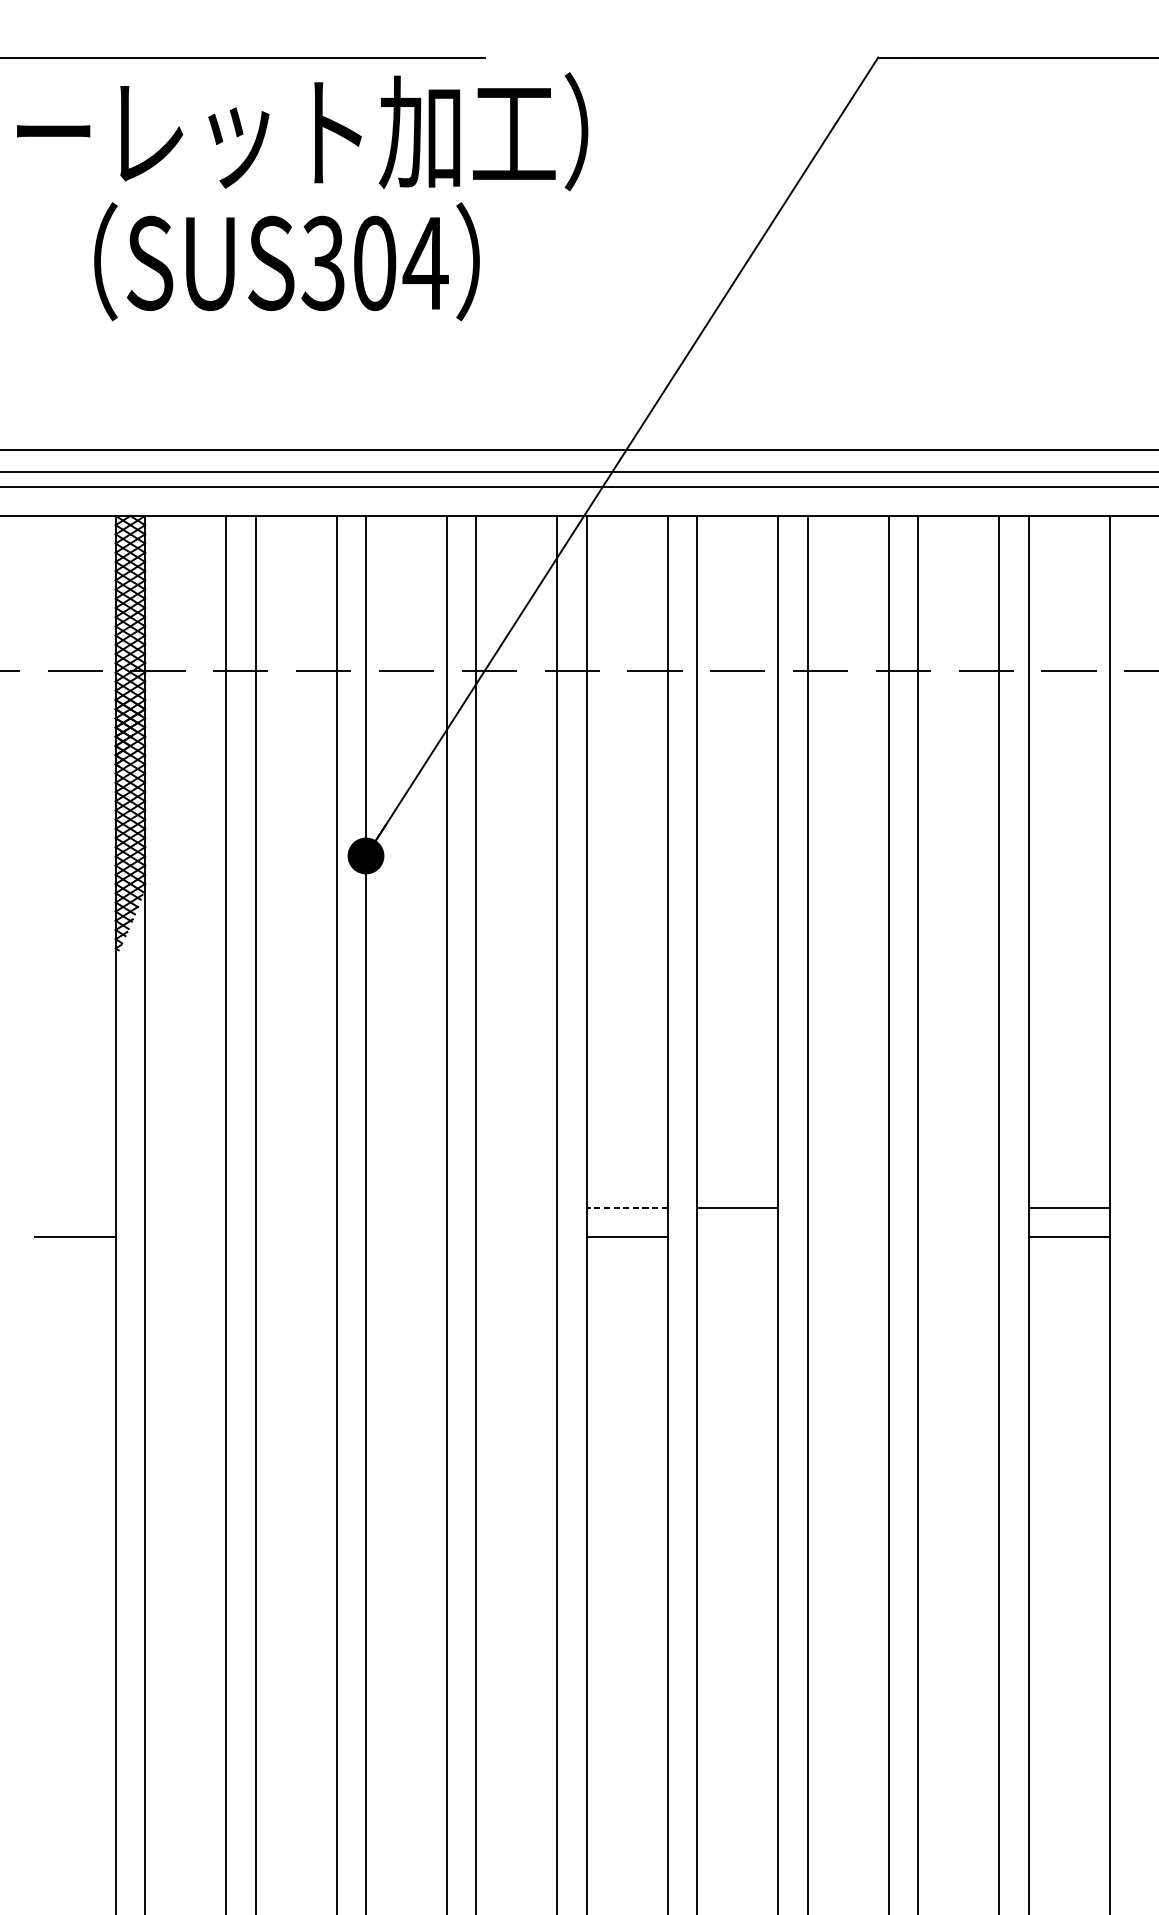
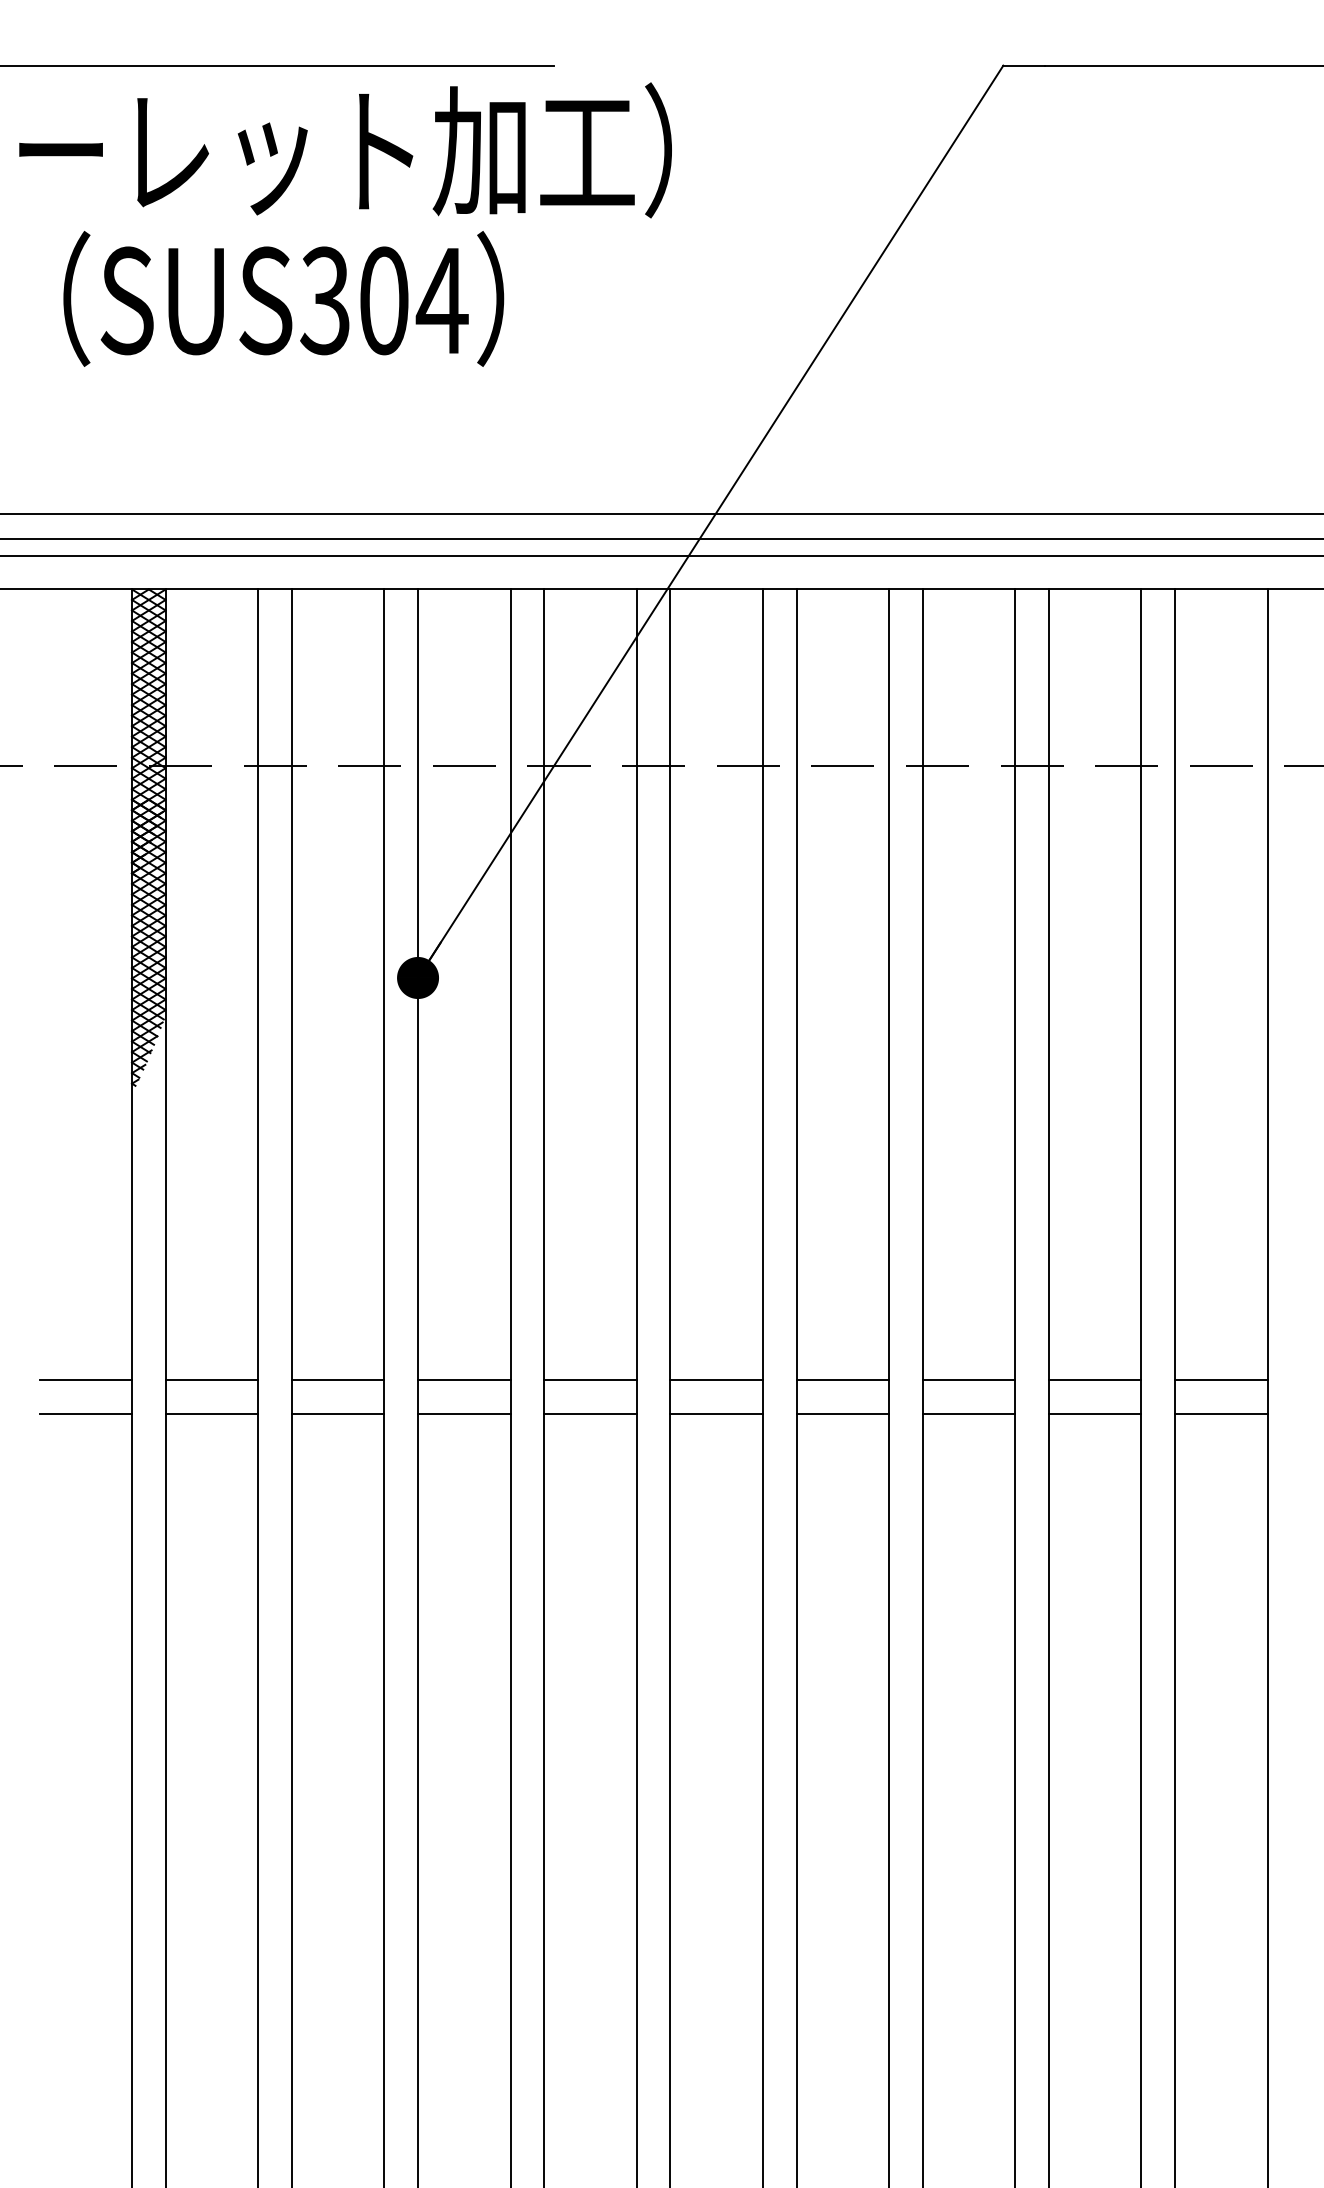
text: (286, 261) -> (283, 298), moved
line: (75, 1208) -> (85, 1380), added
line: (185, 1208) -> (211, 1380), added
line: (295, 1208) -> (337, 1380), added
line: (406, 1208) -> (464, 1380), added
line: (516, 1208) -> (590, 1380), added
line: (627, 1208) -> (716, 1380), dashed -> solid
line: (847, 1208) -> (968, 1380), added
line: (957, 1208) -> (1094, 1380), added
line: (185, 1237) -> (211, 1413), added
line: (295, 1237) -> (337, 1413), added
line: (406, 1237) -> (464, 1413), added
line: (516, 1237) -> (590, 1413), added
line: (737, 1237) -> (842, 1413), added
line: (847, 1237) -> (968, 1413), added
line: (957, 1237) -> (1094, 1413), added

